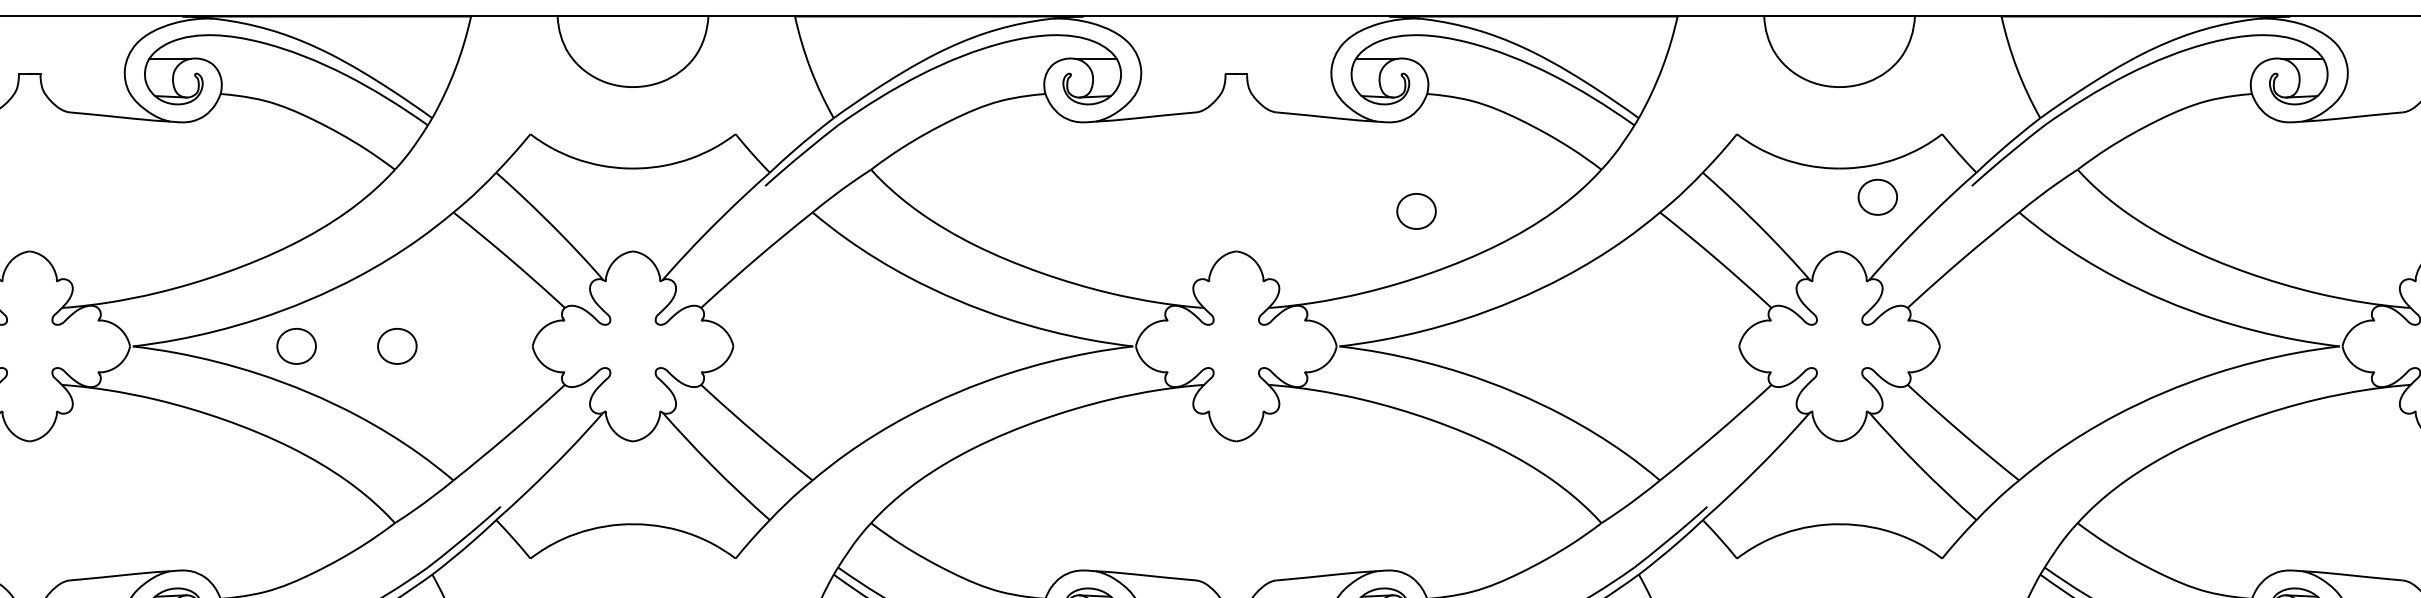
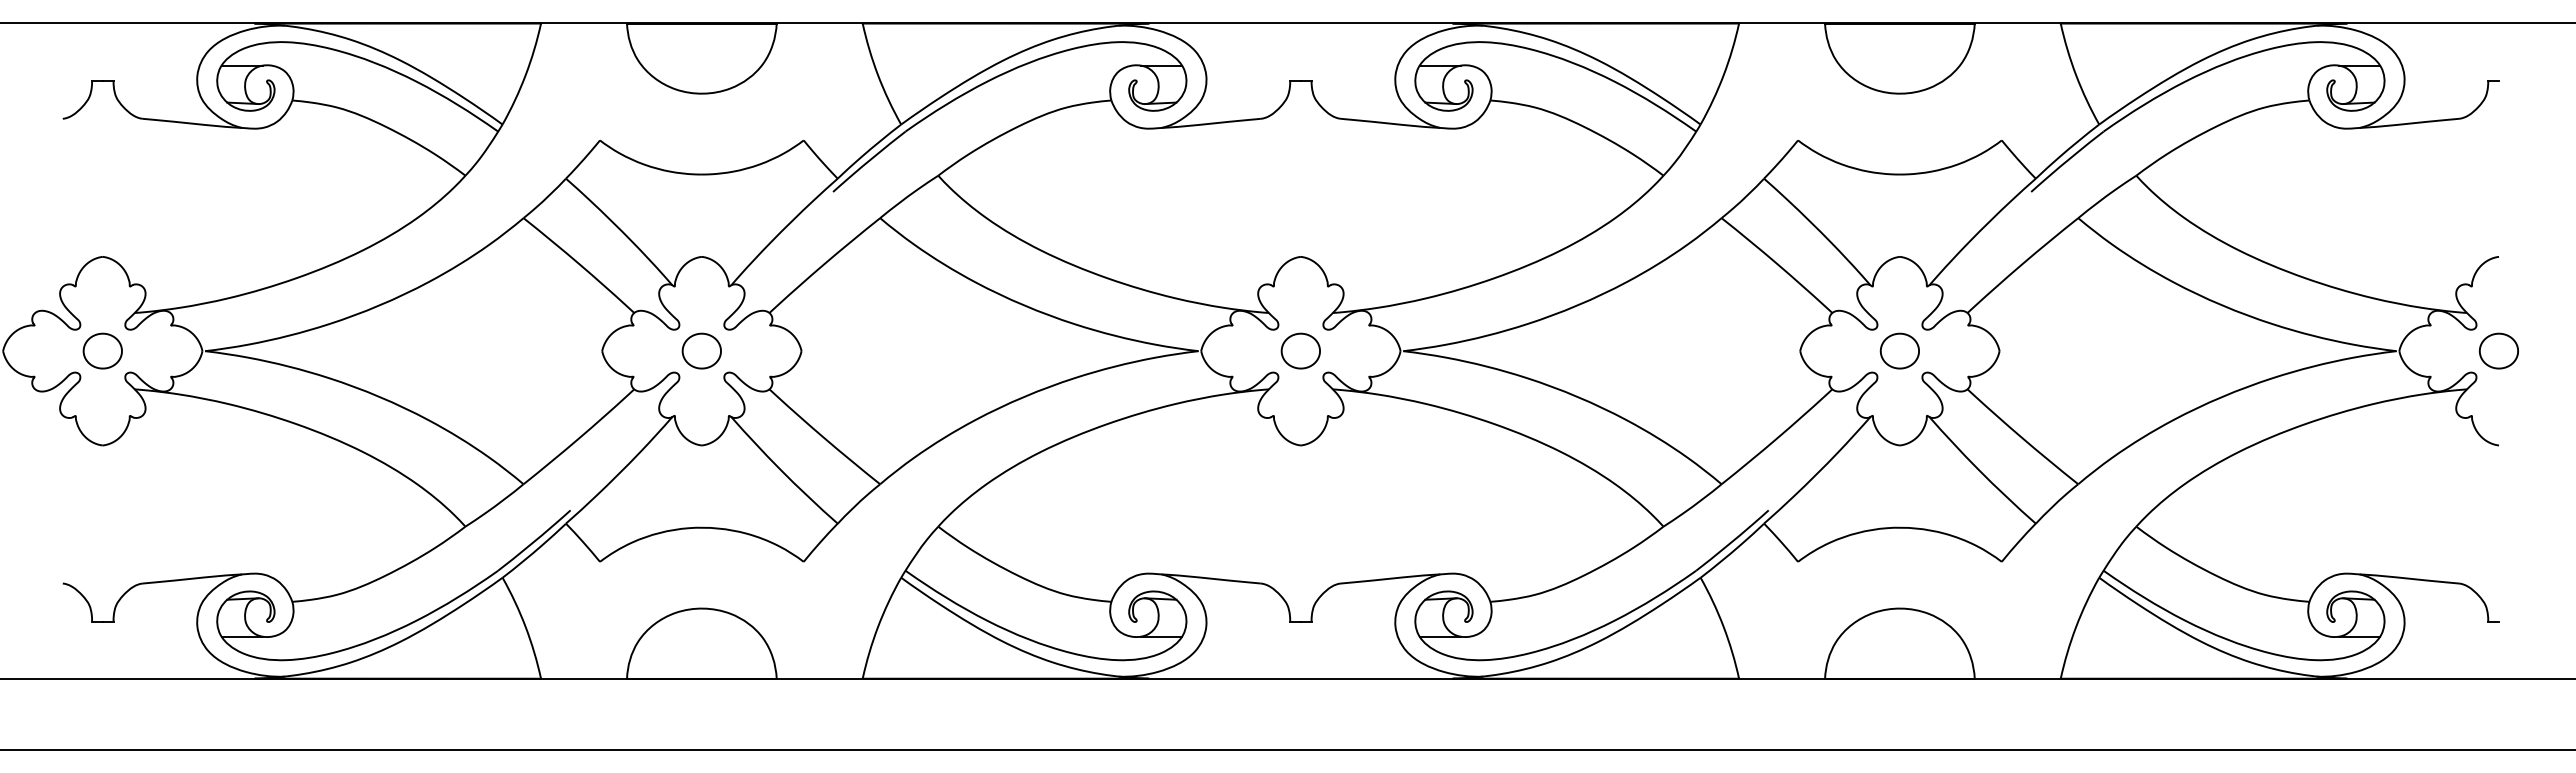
part: (1877, 196) -> (1899, 350), moved
part: (1416, 210) -> (1300, 350), moved
part: (296, 345) -> (102, 350), moved
part: (397, 345) -> (701, 350), moved

